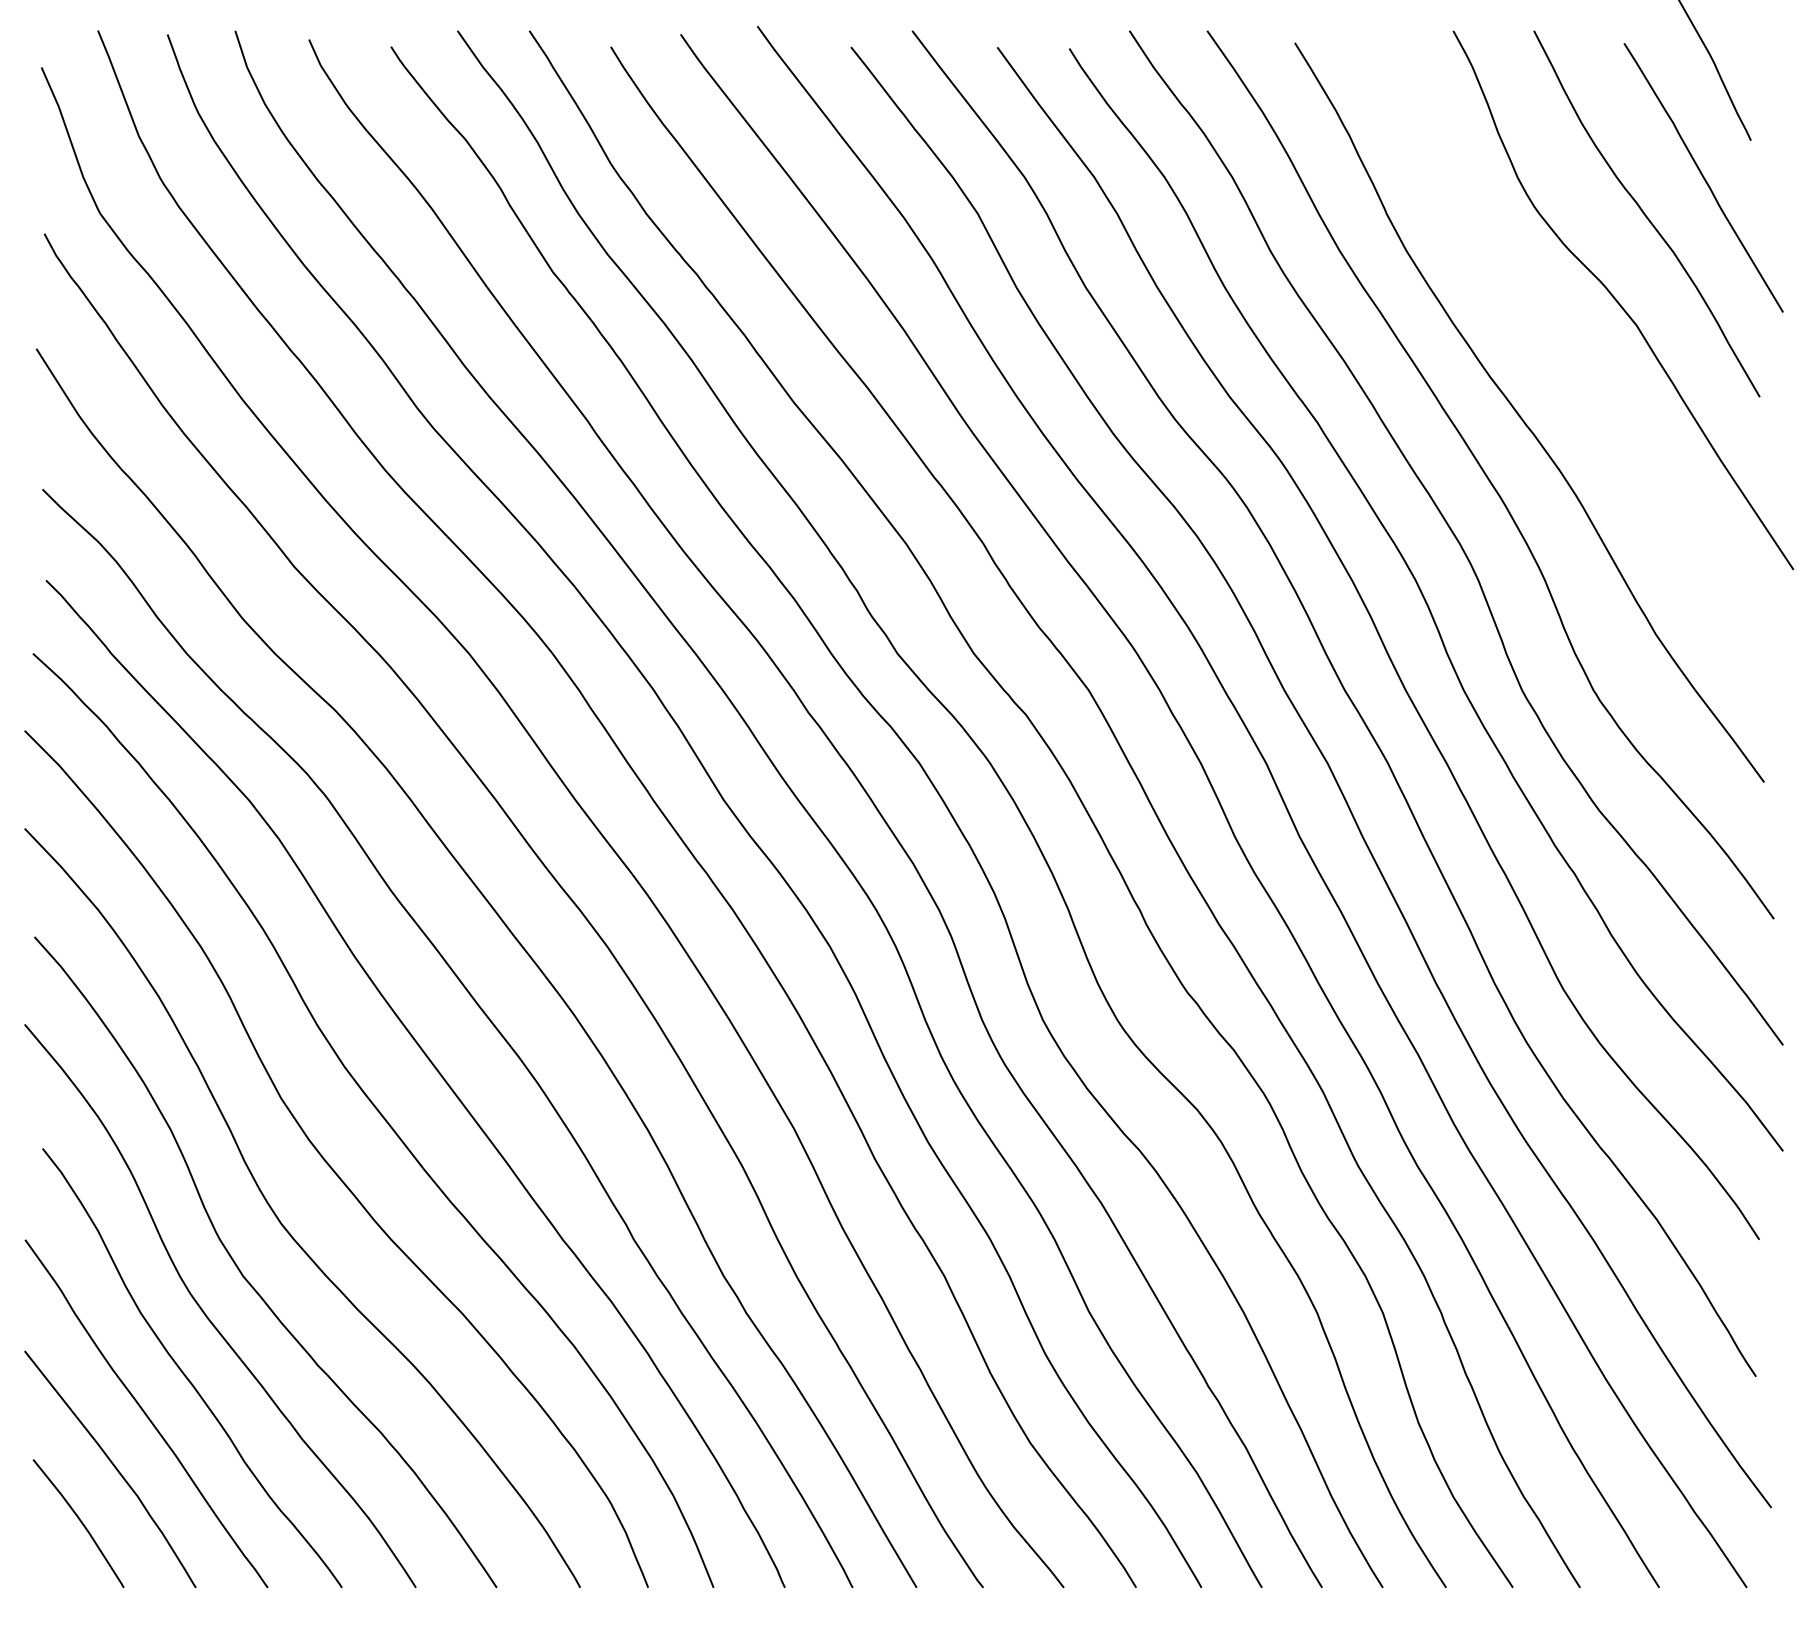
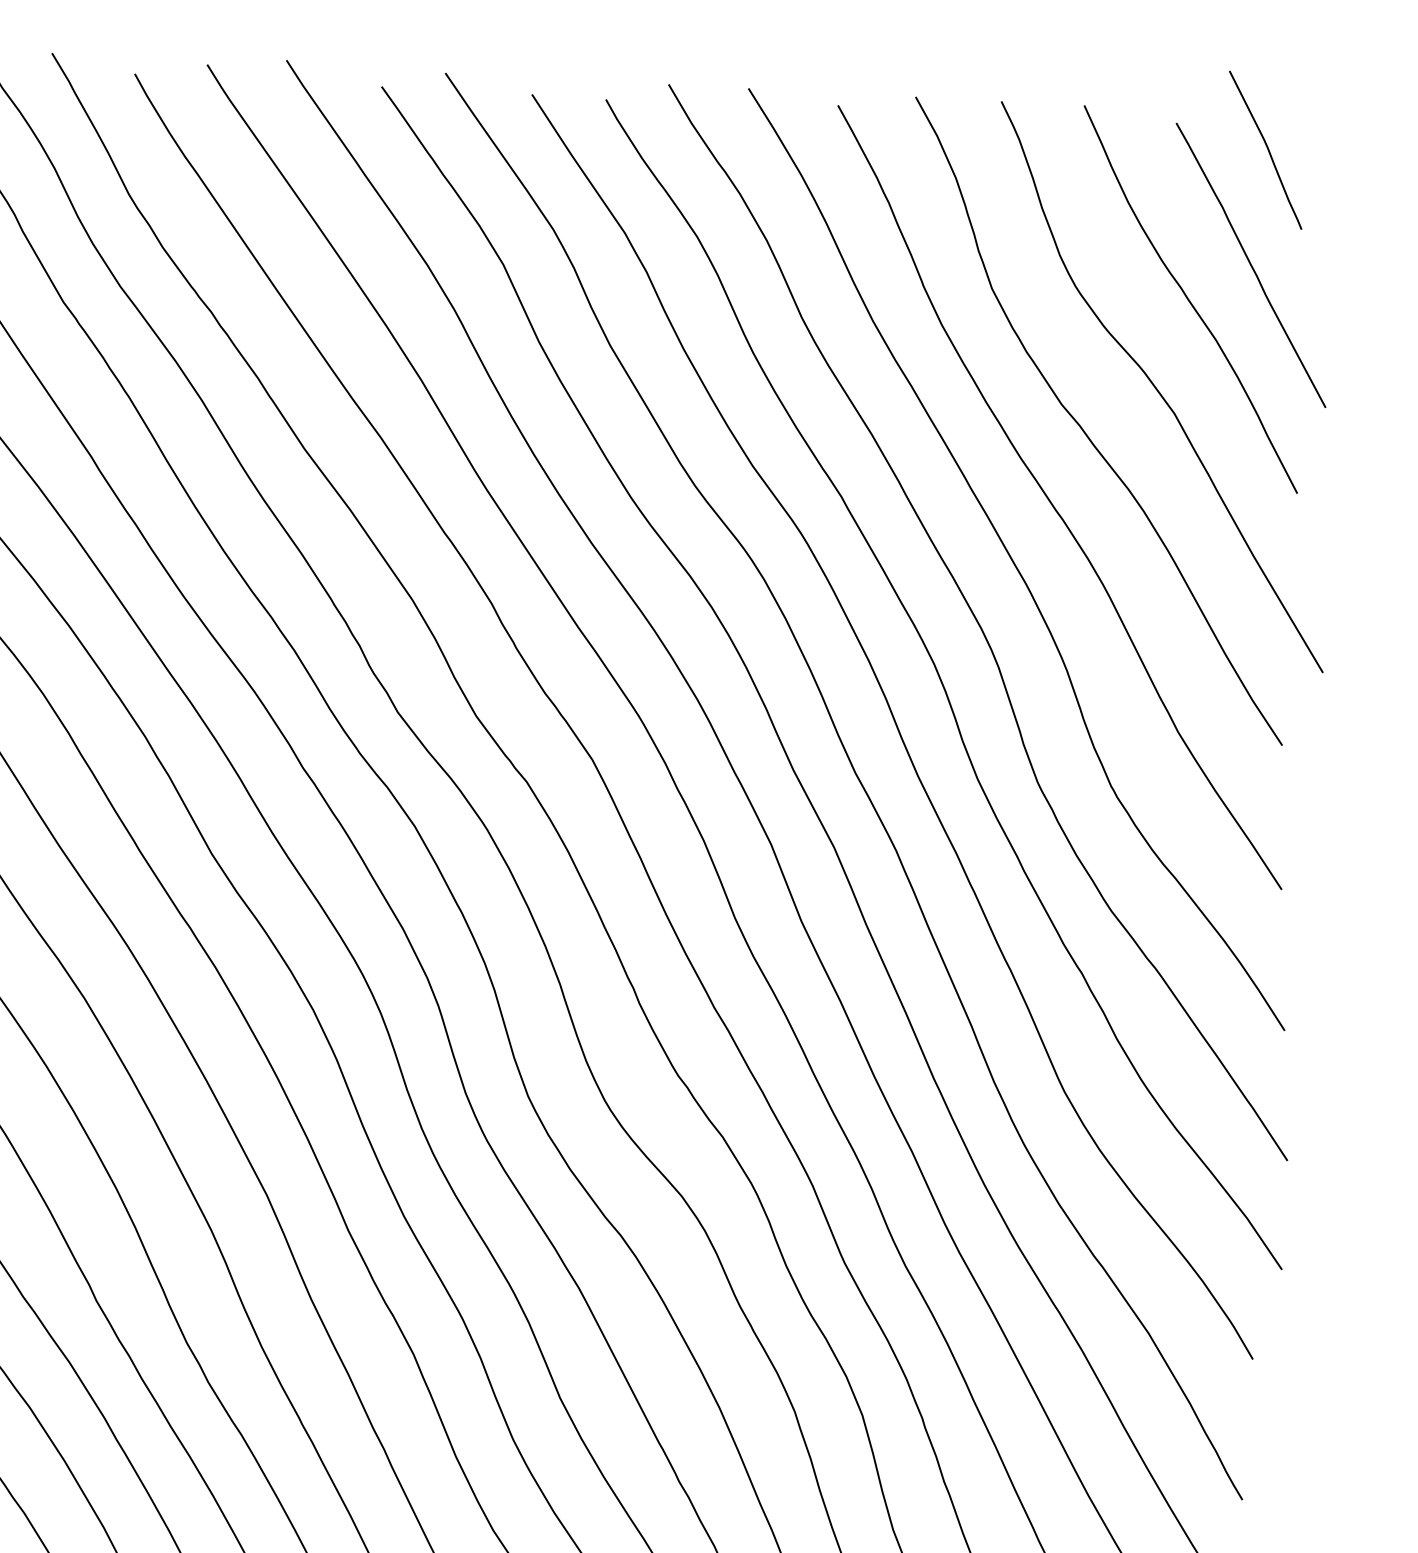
curve: (1550, 346) -> (1084, 430), added

